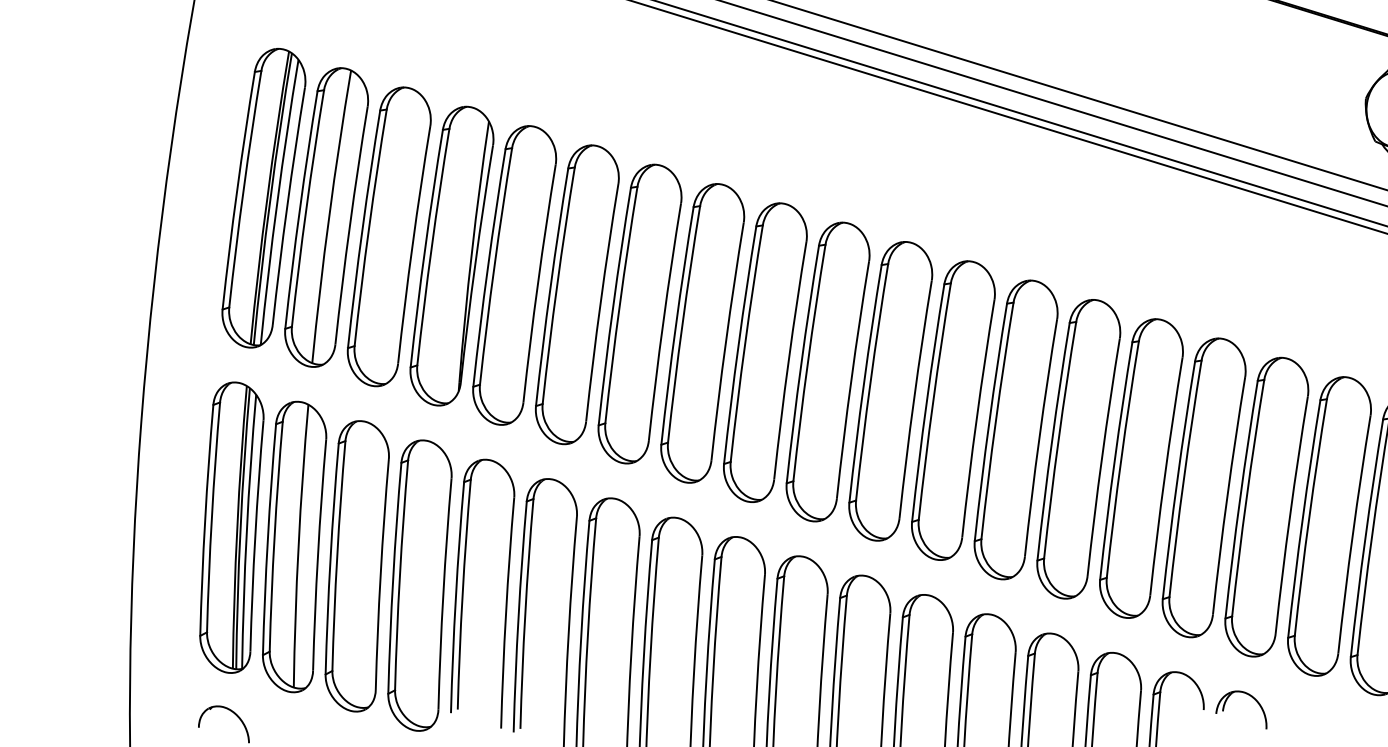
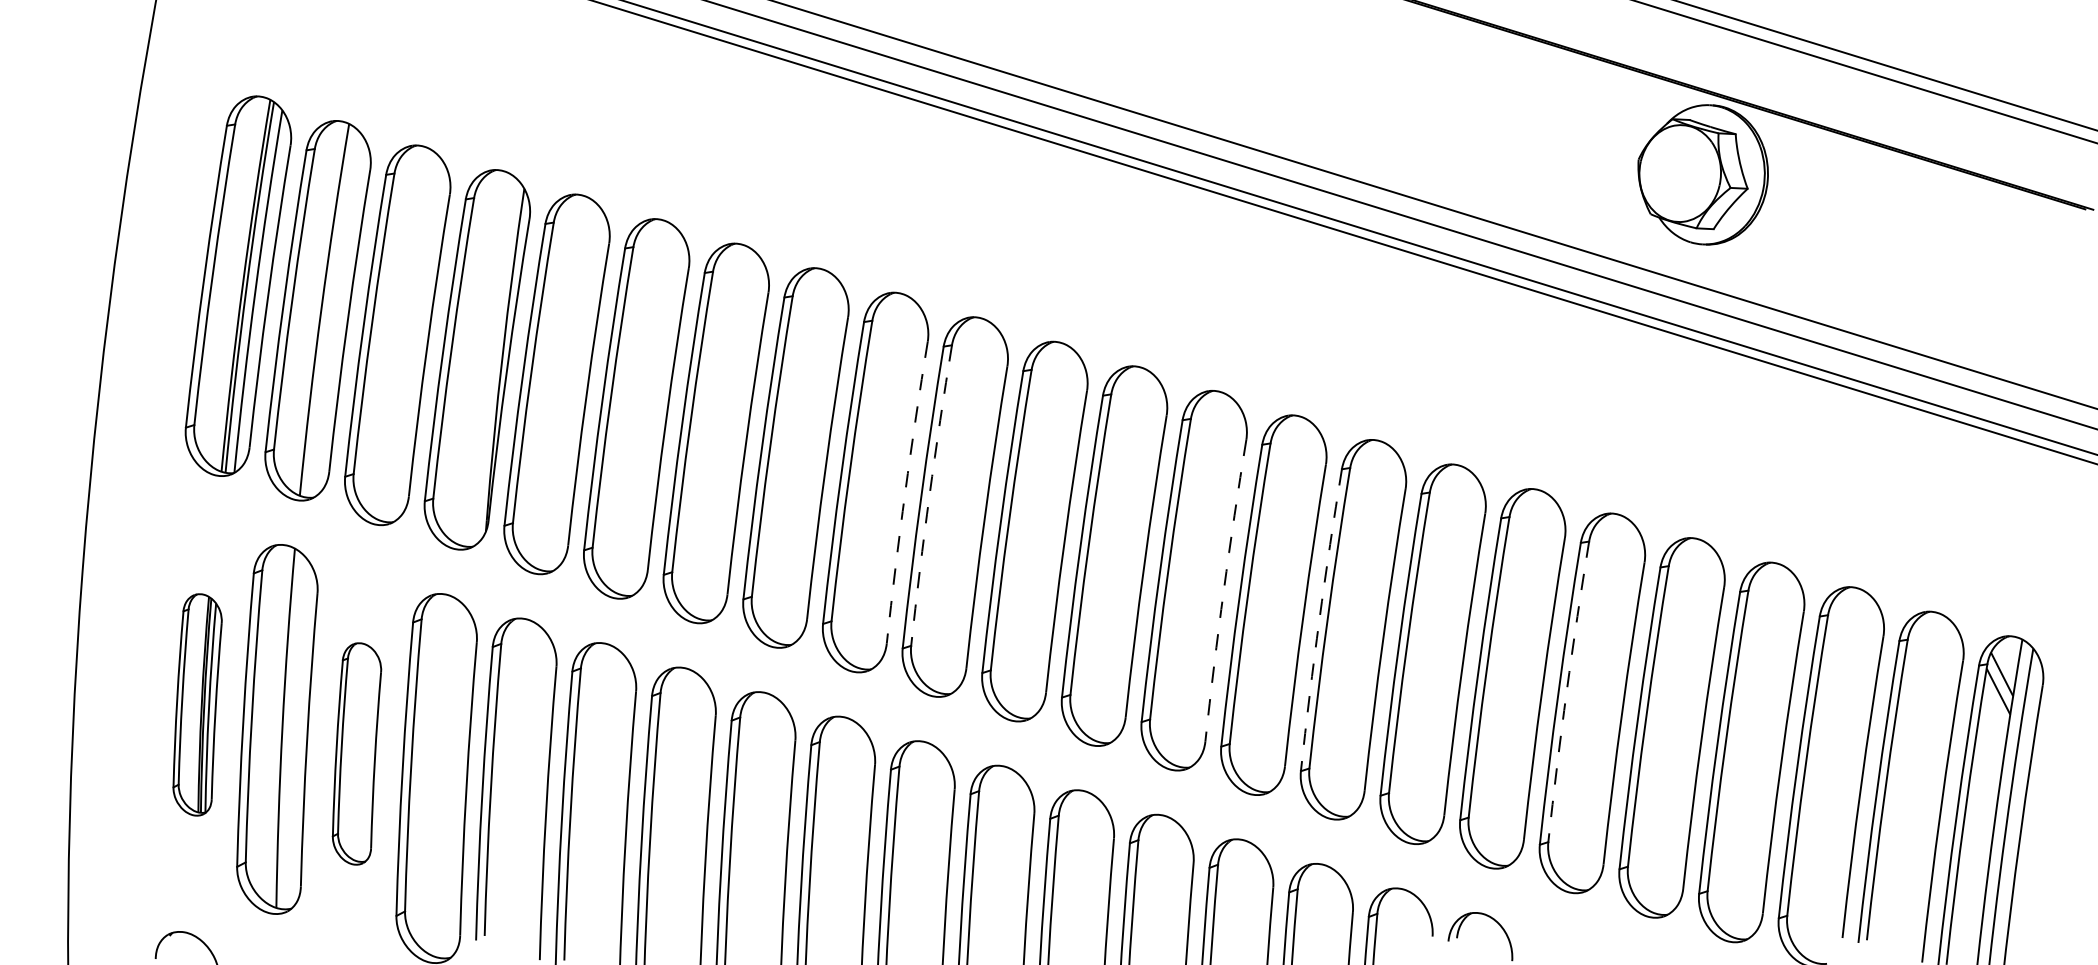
arc: (788, 360) -> (905, 492), solid -> dashed
arc: (807, 362) -> (929, 495), solid -> dashed
arc: (1039, 437) -> (1223, 590), solid -> dashed
arc: (1114, 460) -> (1319, 619), solid -> dashed
arc: (1309, 517) -> (1566, 691), solid -> dashed
part: (231, 527) -> (197, 704), size x0.6
part: (356, 565) -> (356, 753), size x0.6

